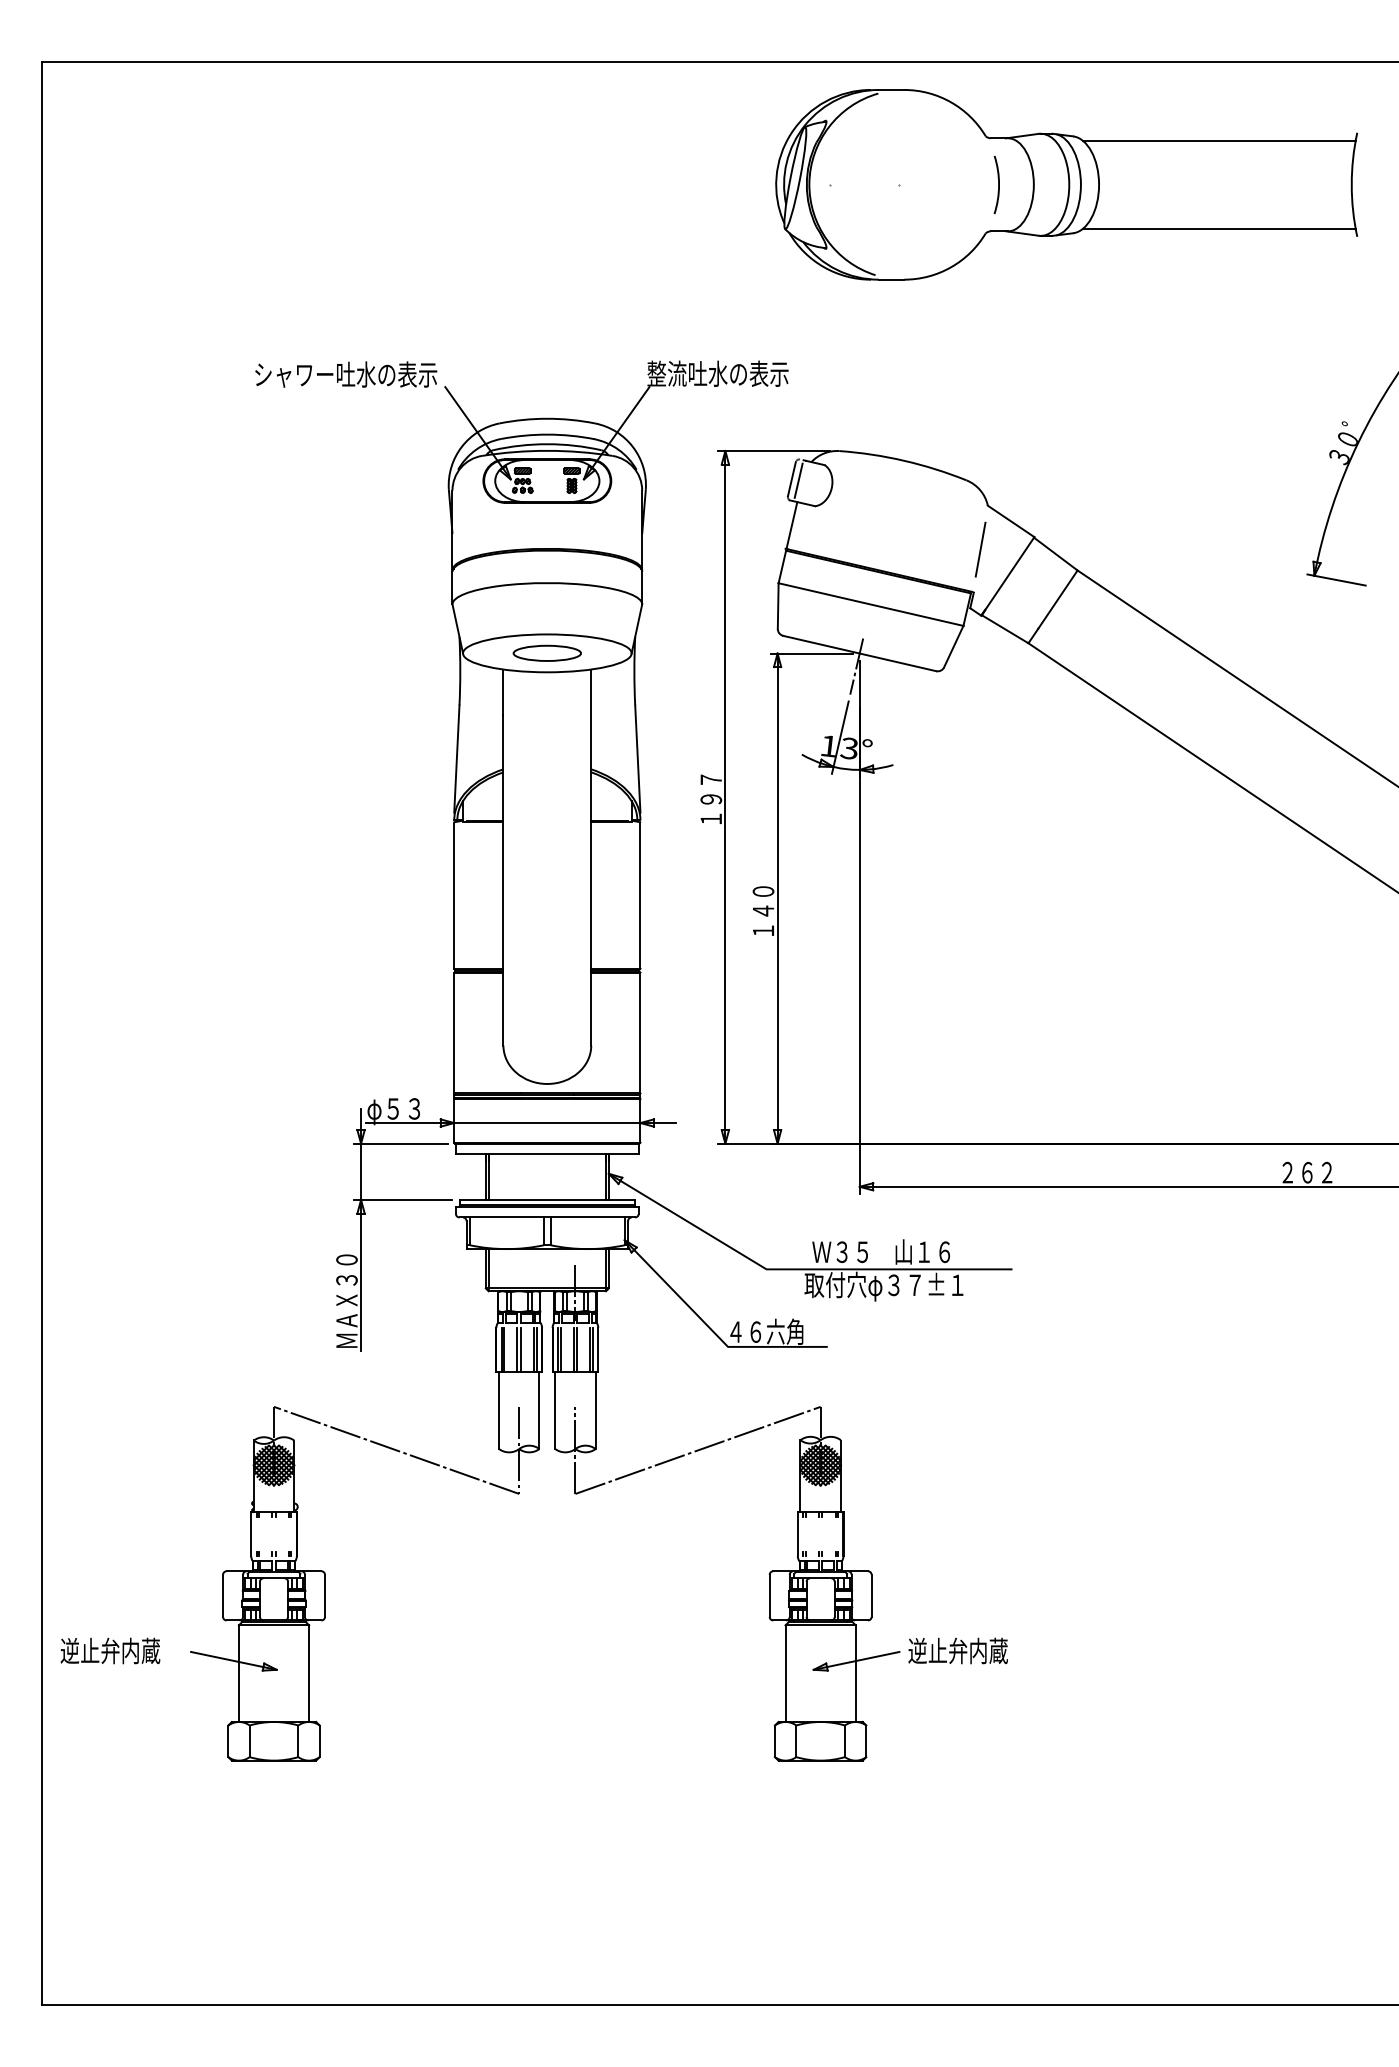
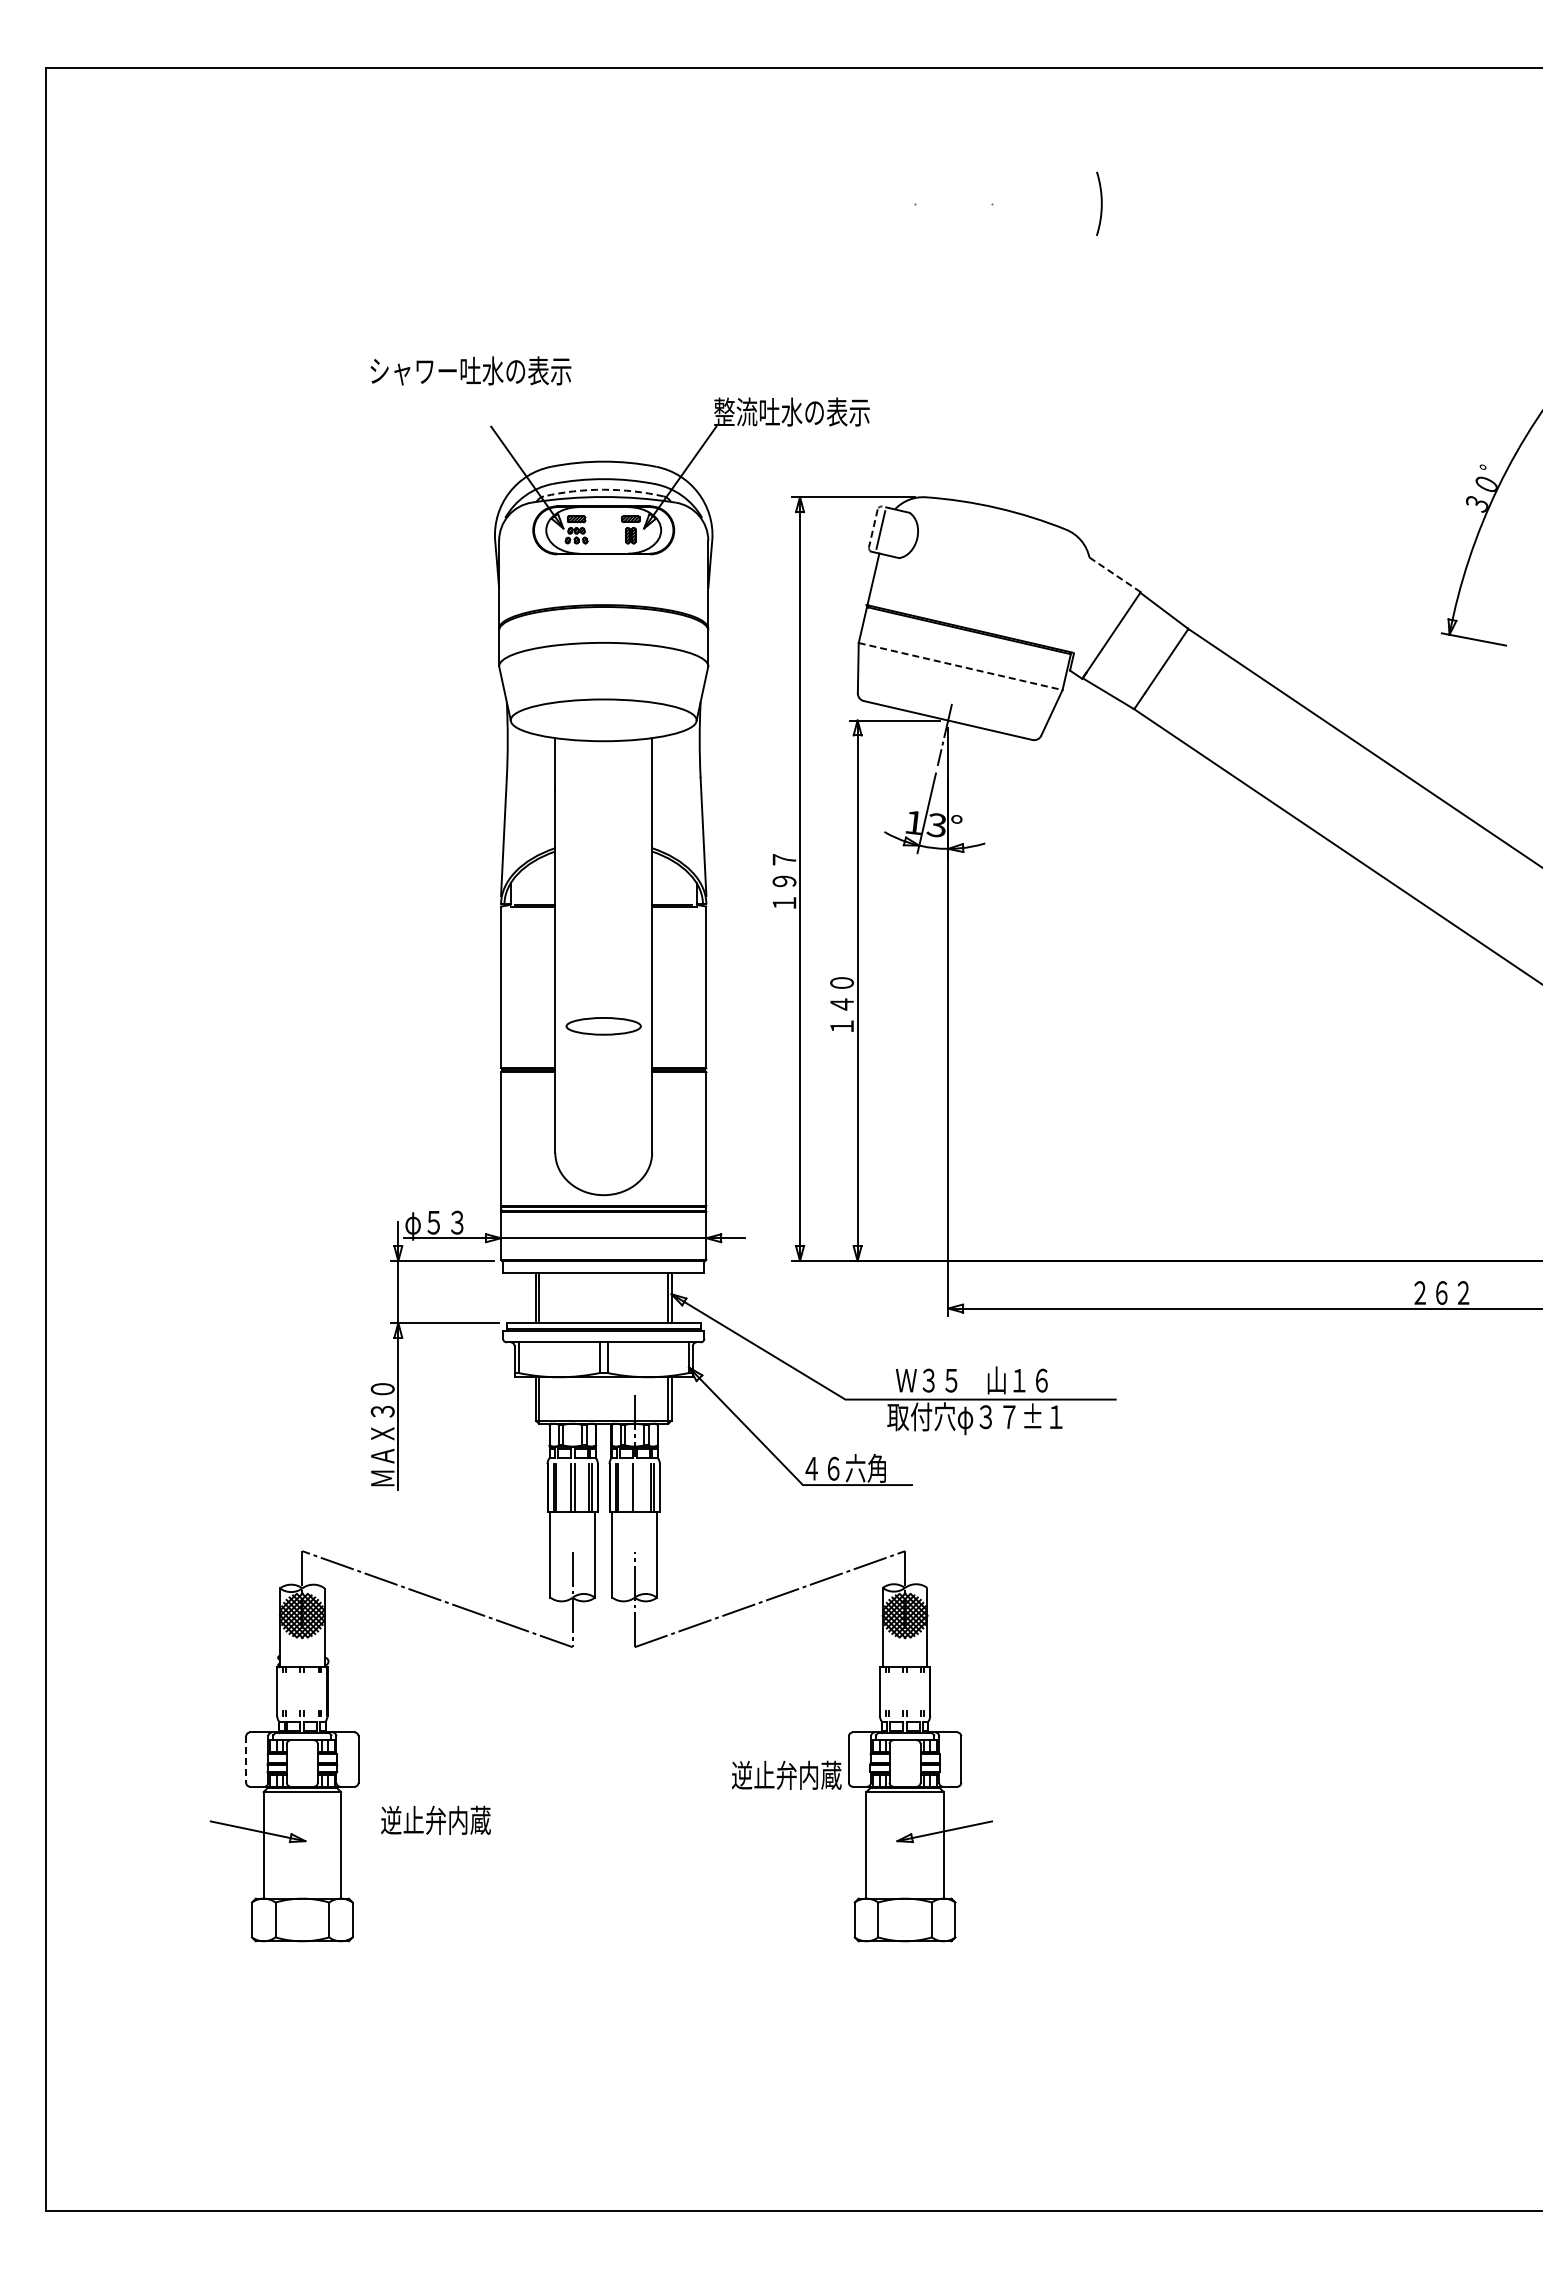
part: (1066, 184) -> (1176, 203), removed
text: (345, 374) -> (470, 370), moved
arc: (547, 444) -> (603, 489), solid -> dashed
line: (792, 479) -> (873, 528), solid -> dashed
line: (1011, 521) -> (1115, 574), solid -> dashed
line: (980, 549) -> (1081, 605), removed
line: (870, 604) -> (960, 666), solid -> dashed
part: (547, 653) -> (603, 1026), moved
line: (577, 1350) -> (636, 1488), removed
line: (223, 1596) -> (246, 1760), solid -> dashed
text: (110, 1650) -> (435, 1819), moved
text: (957, 1650) -> (786, 1774), moved

